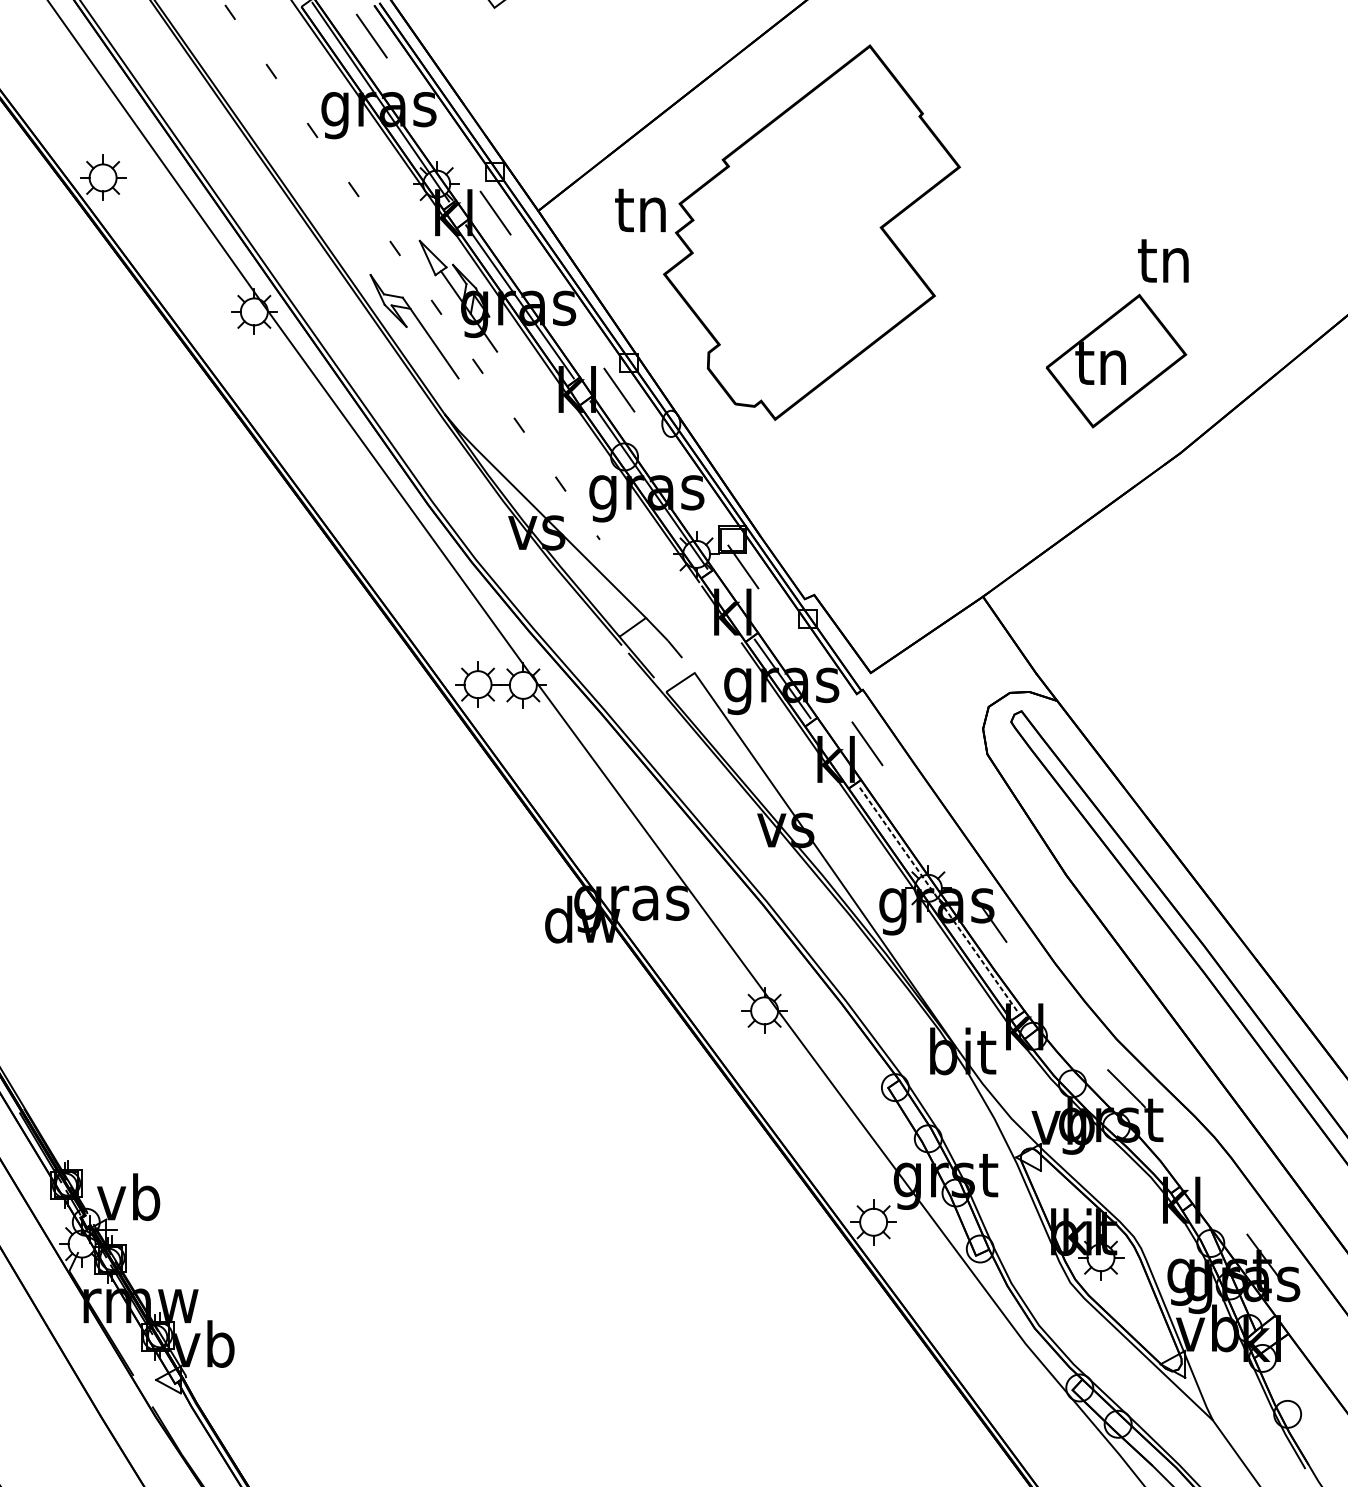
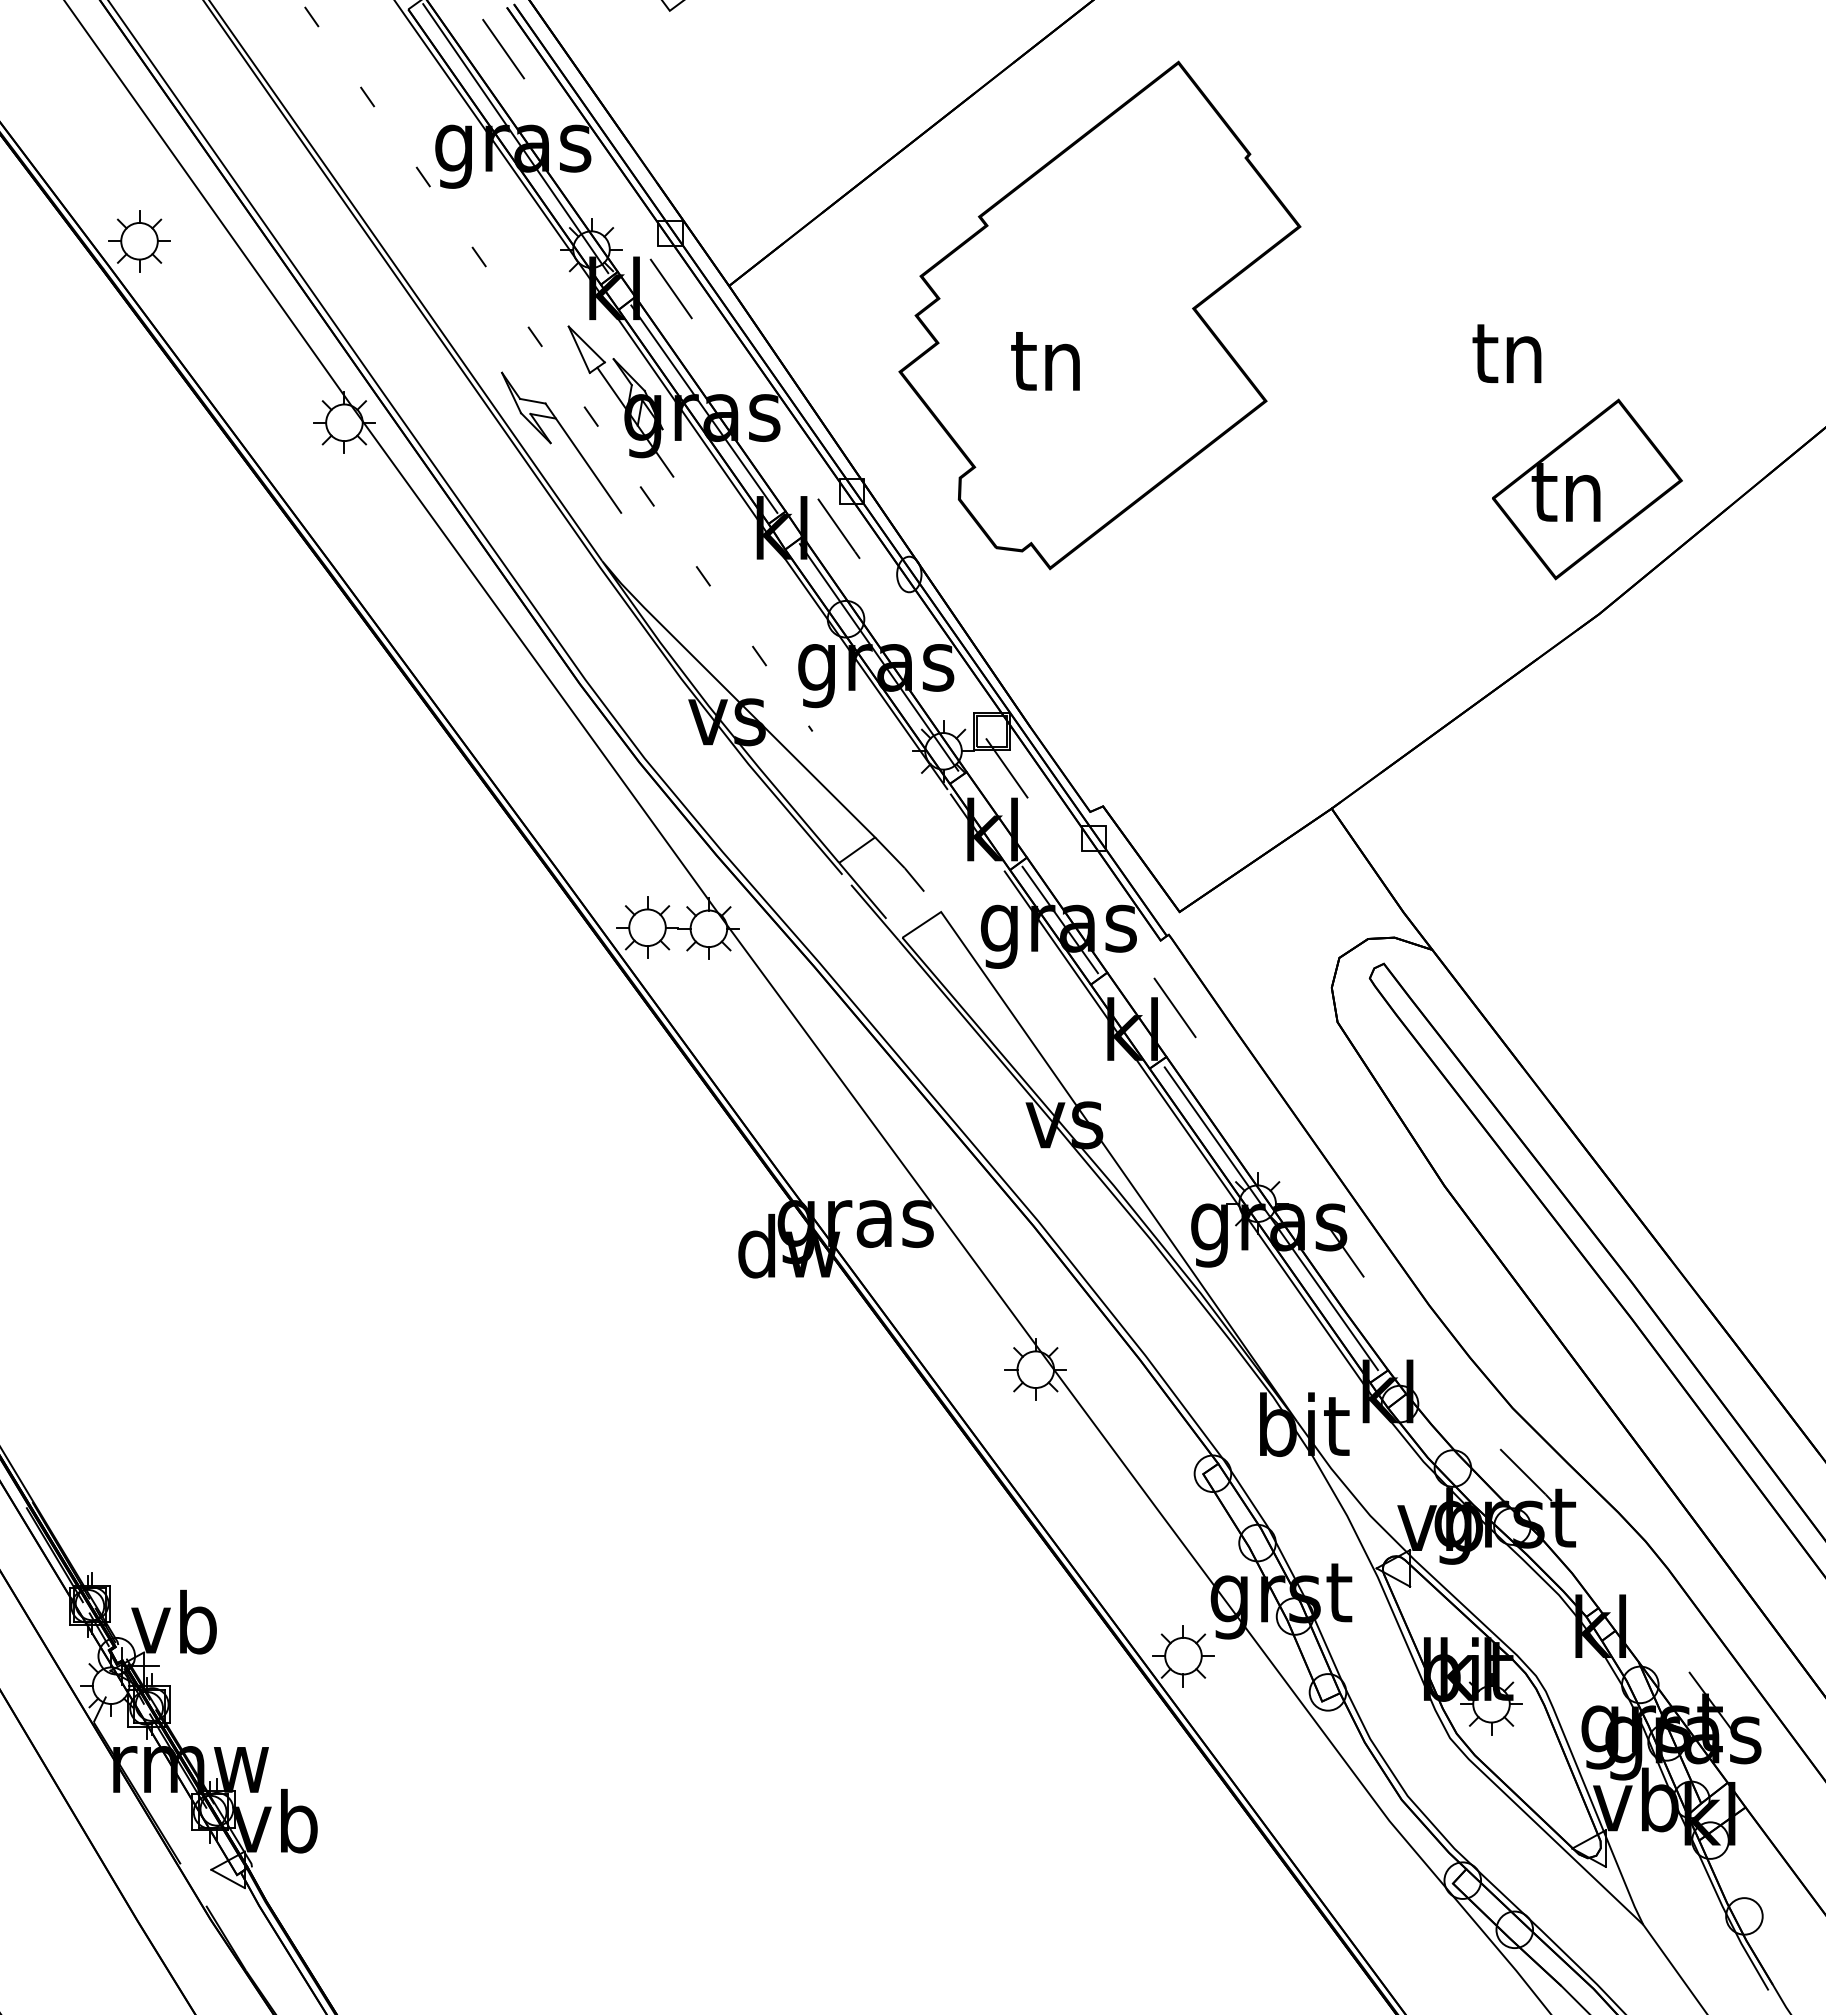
text: (640, 210) -> (1045, 361), moved
text: (1162, 260) -> (1506, 353), moved
part: (1116, 361) -> (1587, 489), moved
line: (938, 899) -> (1271, 1219), dashed -> solid

